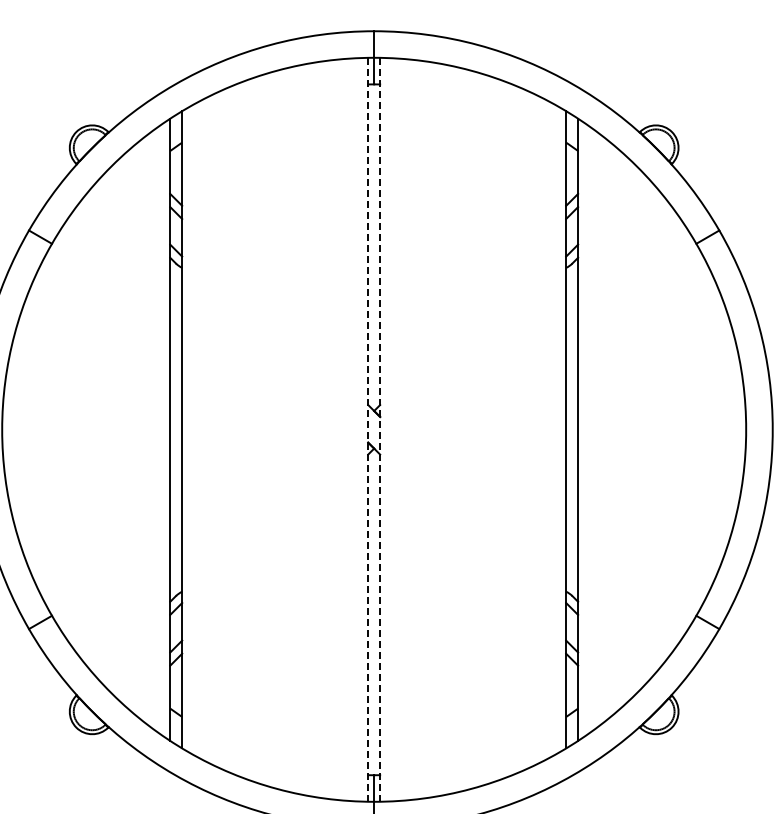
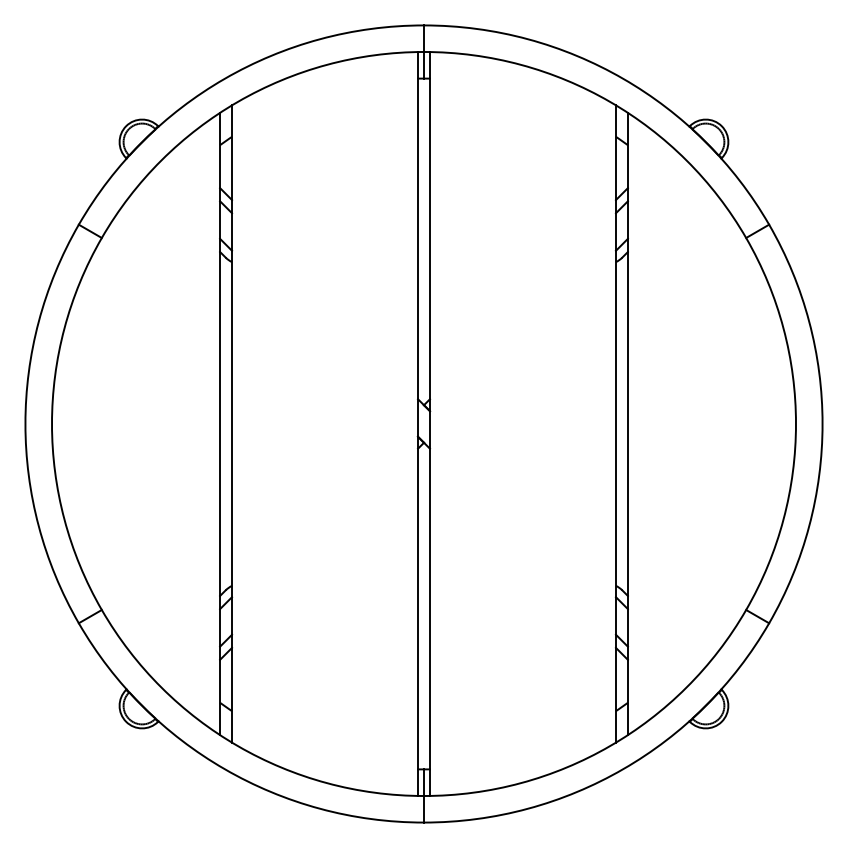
line: (368, 430) -> (418, 424), dashed -> solid
line: (379, 430) -> (429, 424), dashed -> solid

